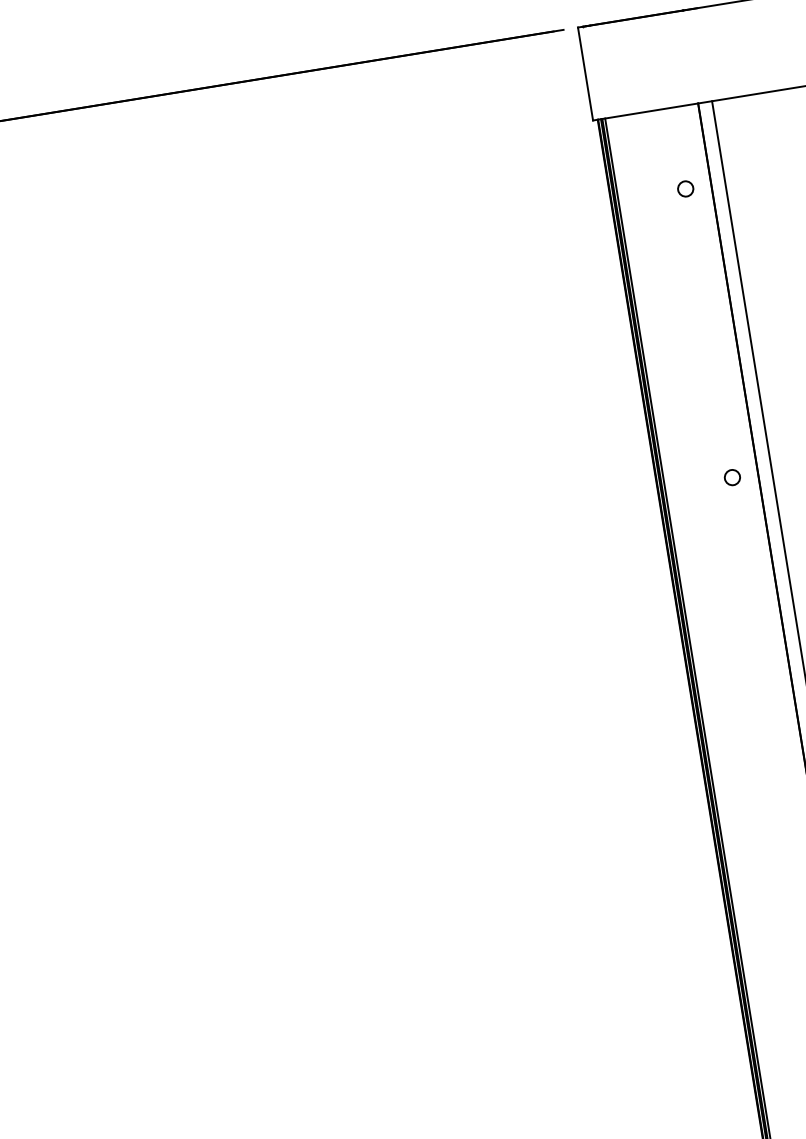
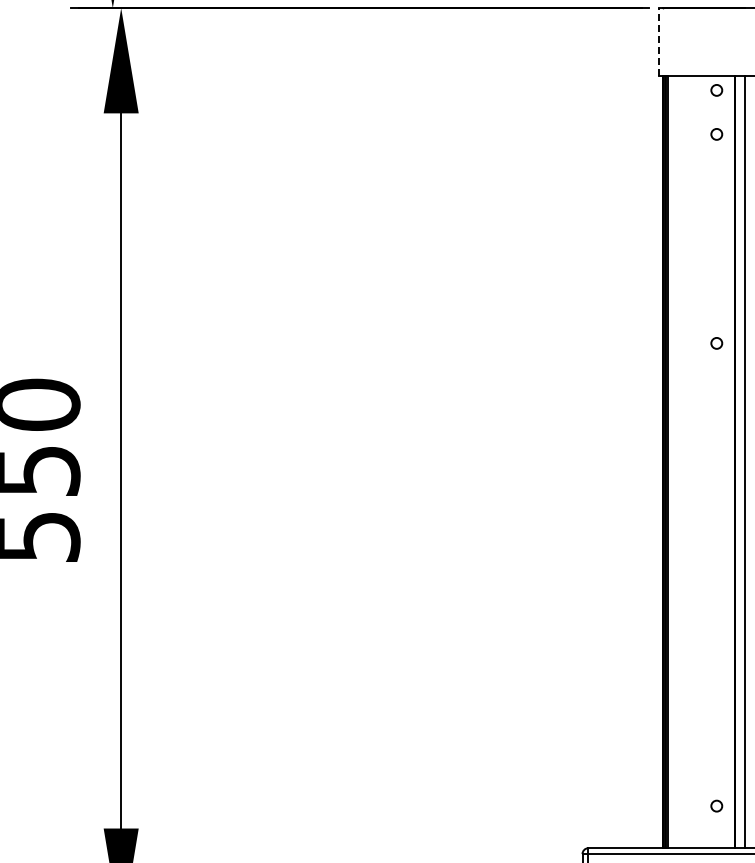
line: (585, 73) -> (659, 41), solid -> dashed
circle: (675, 128) -> (716, 90), added

